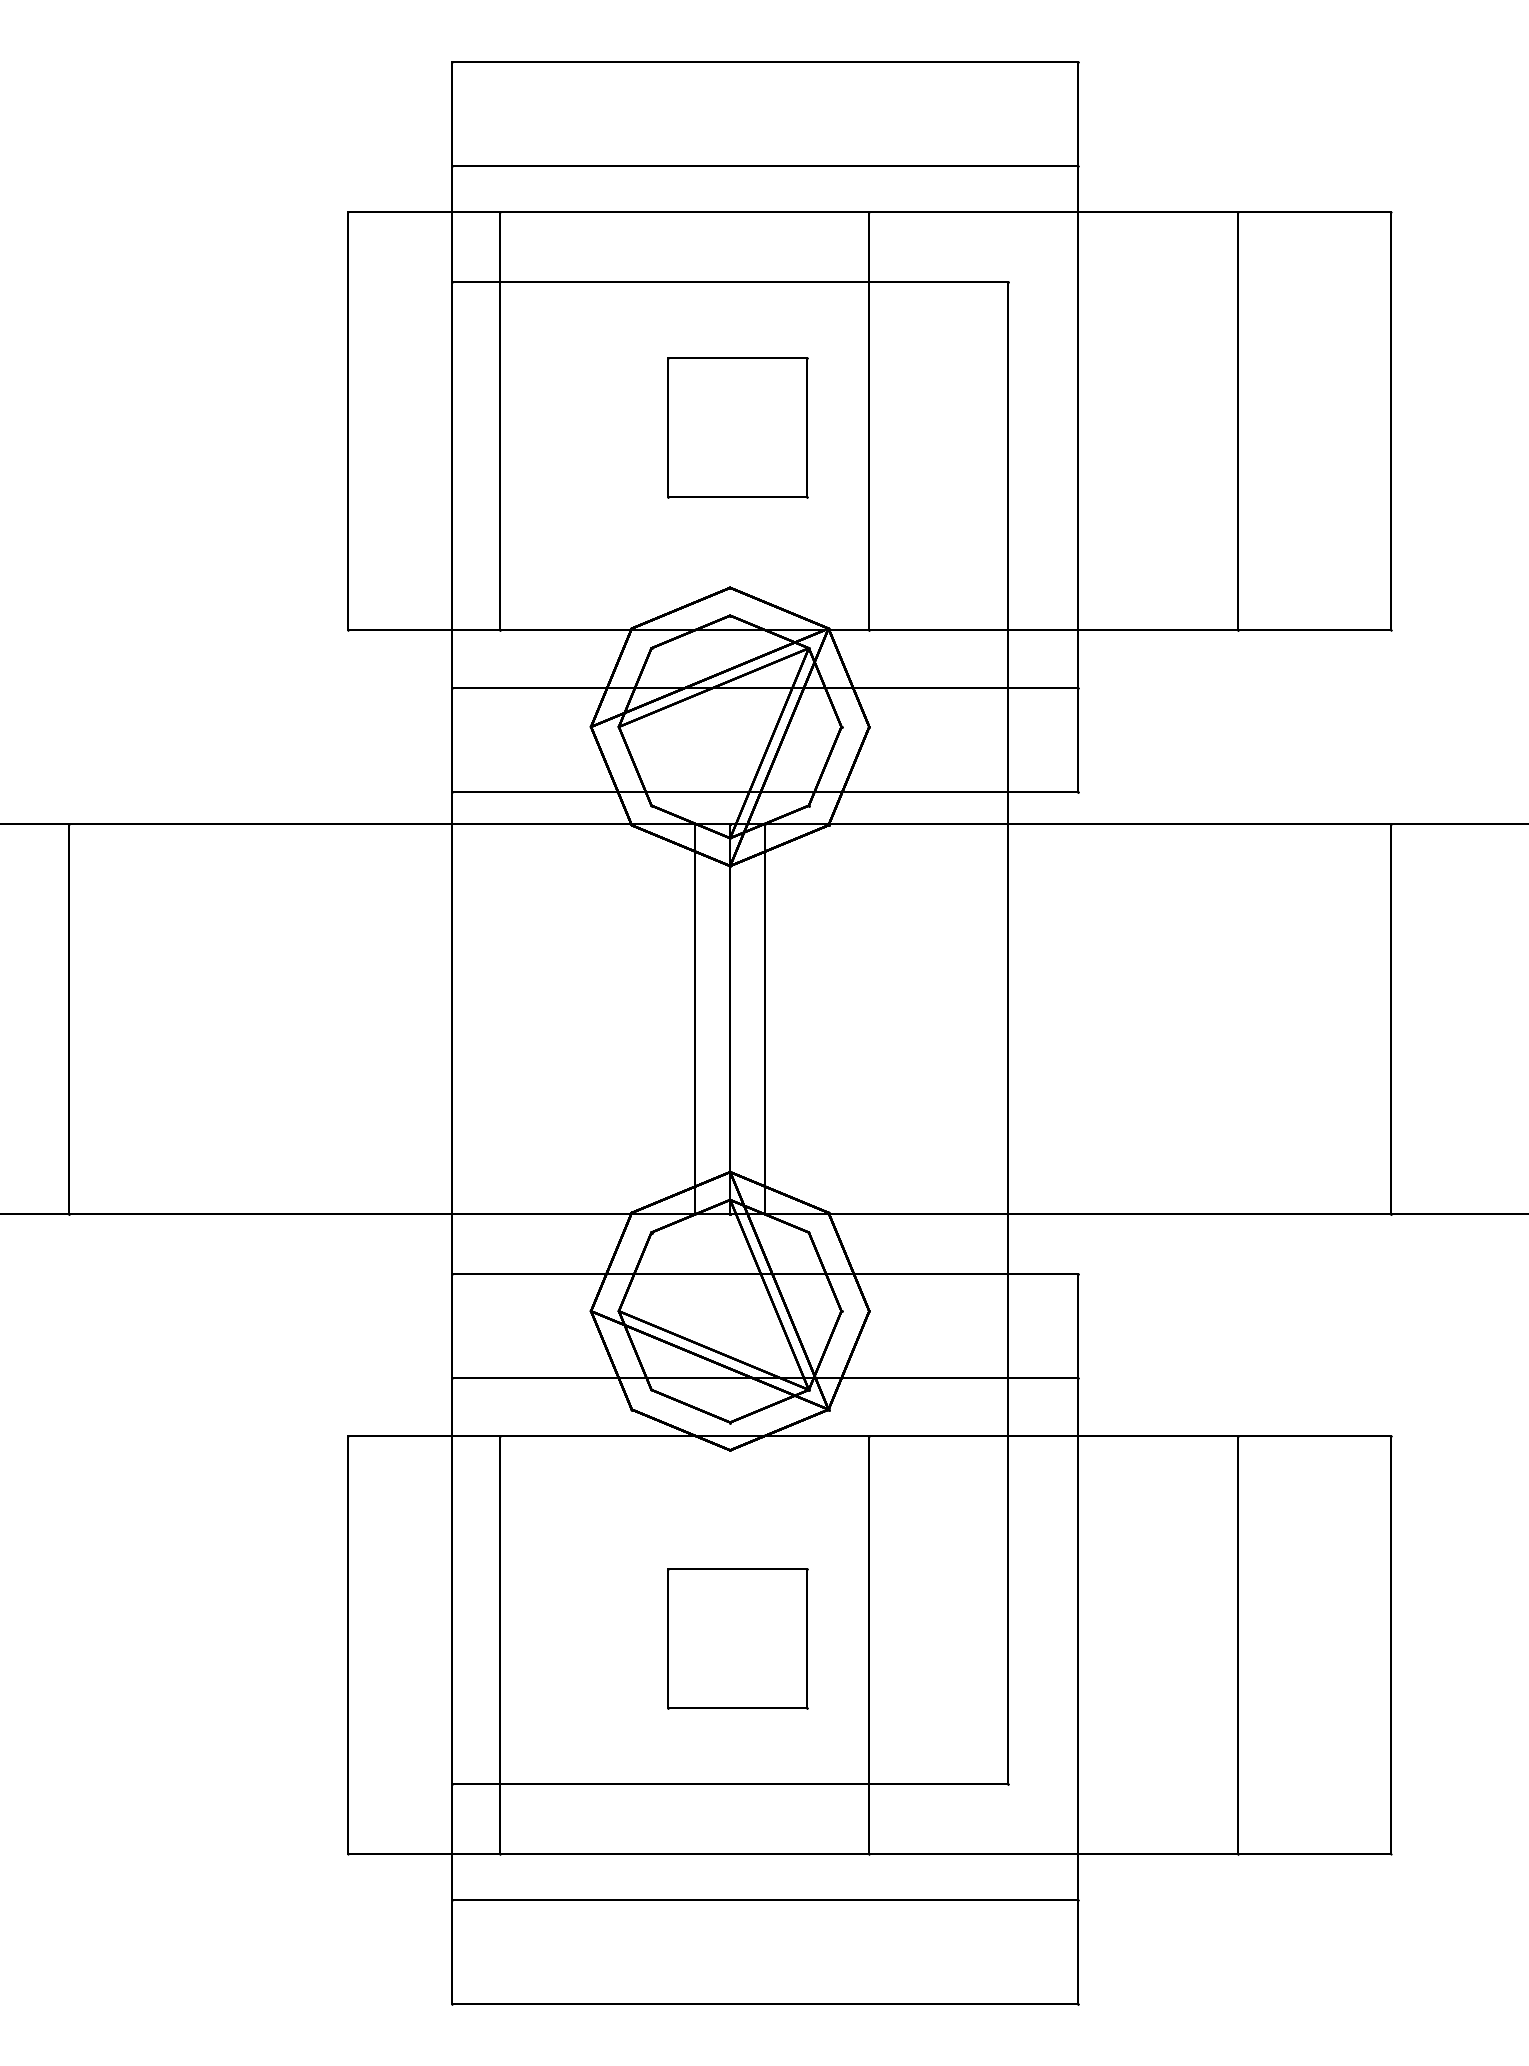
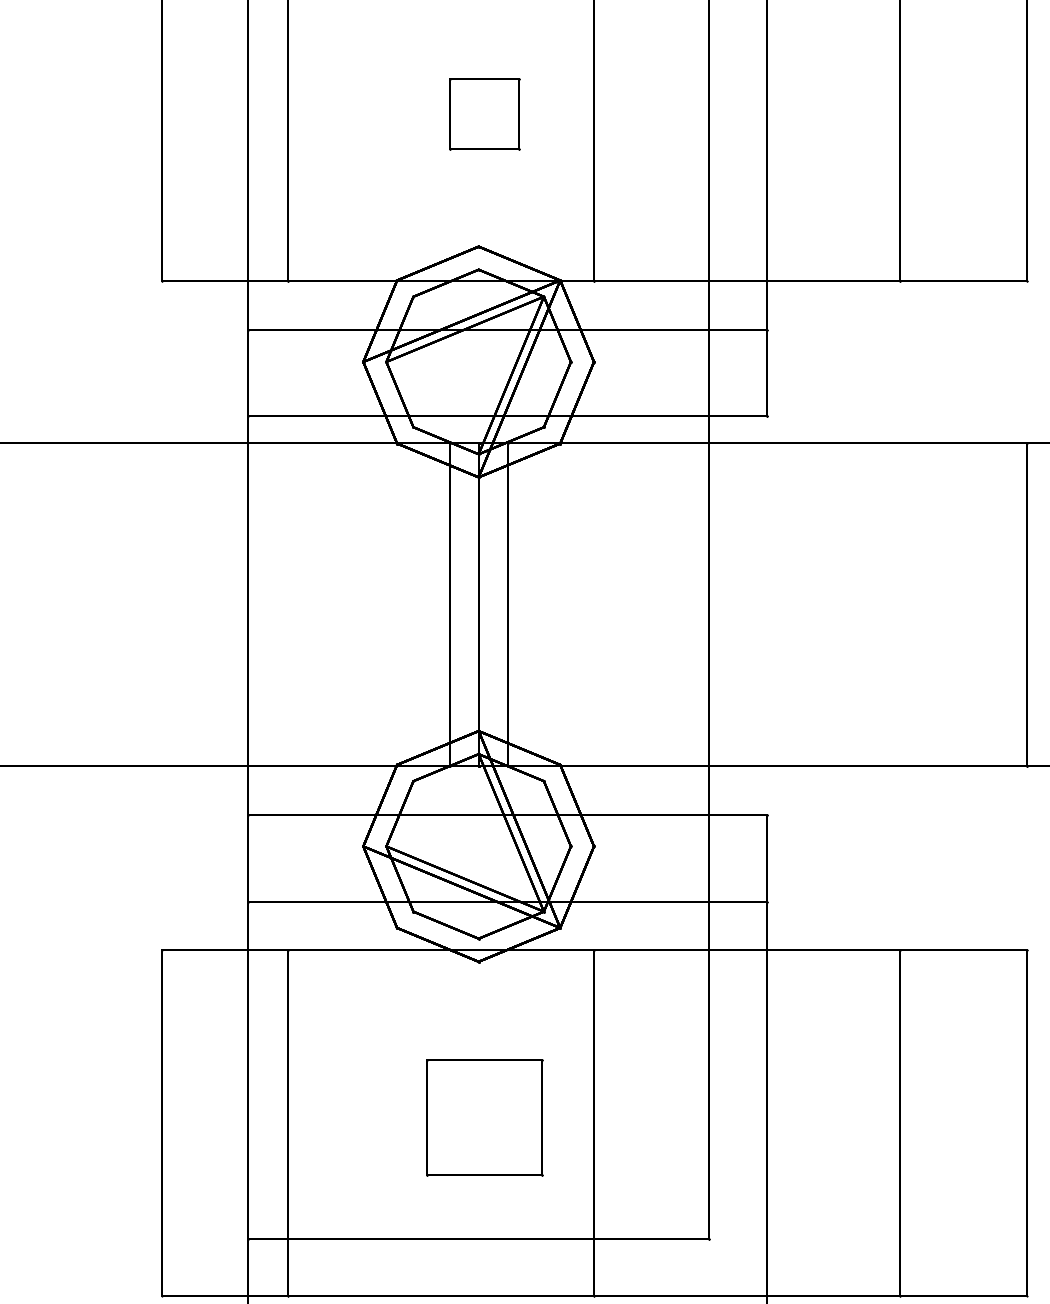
part: (737, 427) -> (484, 113), size x0.6

